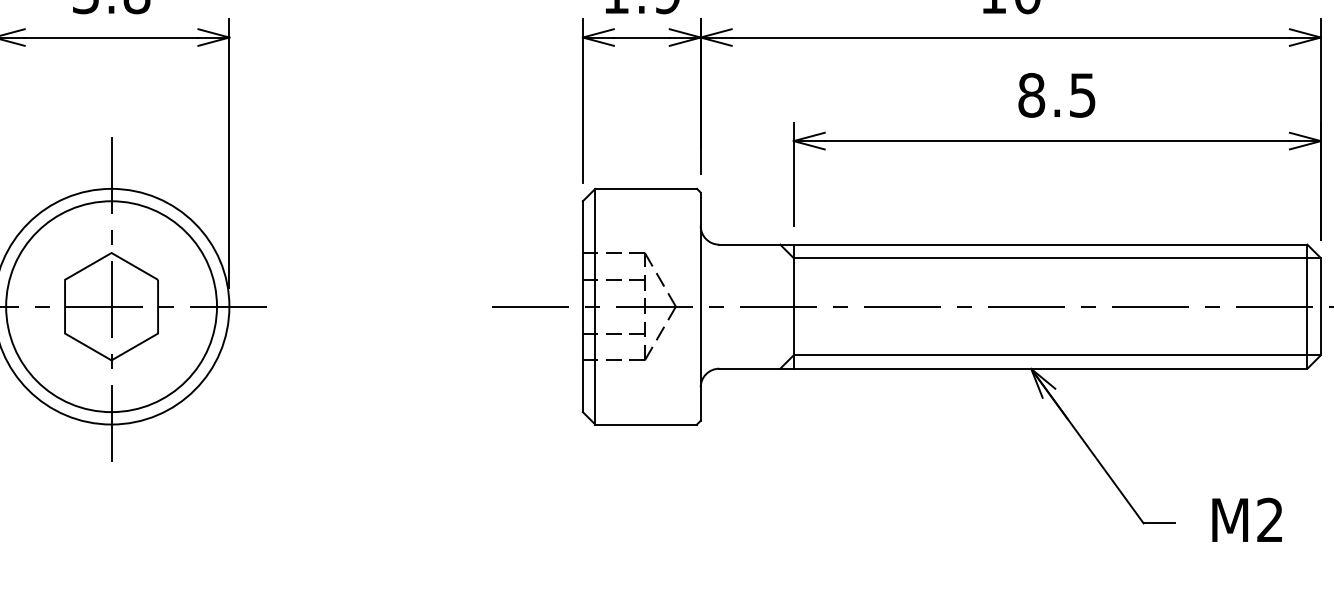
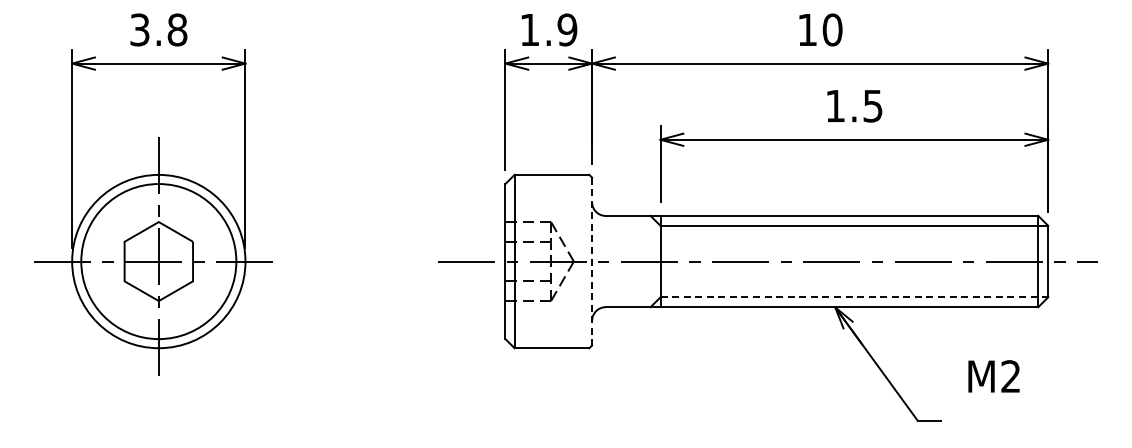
text: (1031, 94) -> (835, 105), 8.5 -> 1.5
line: (701, 306) -> (592, 261), solid -> dashed
line: (1057, 355) -> (854, 297), solid -> dashed
text: (1246, 520) -> (993, 376), moved

